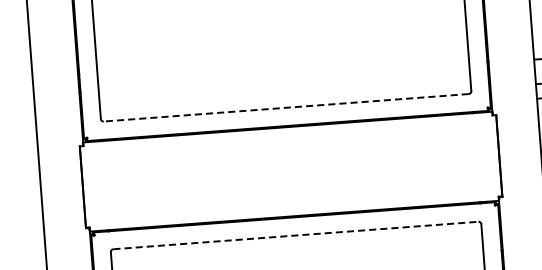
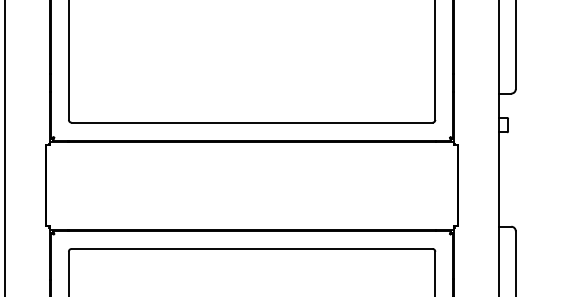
line: (286, 107) -> (252, 122), dashed -> solid
line: (296, 236) -> (252, 249), dashed -> solid

